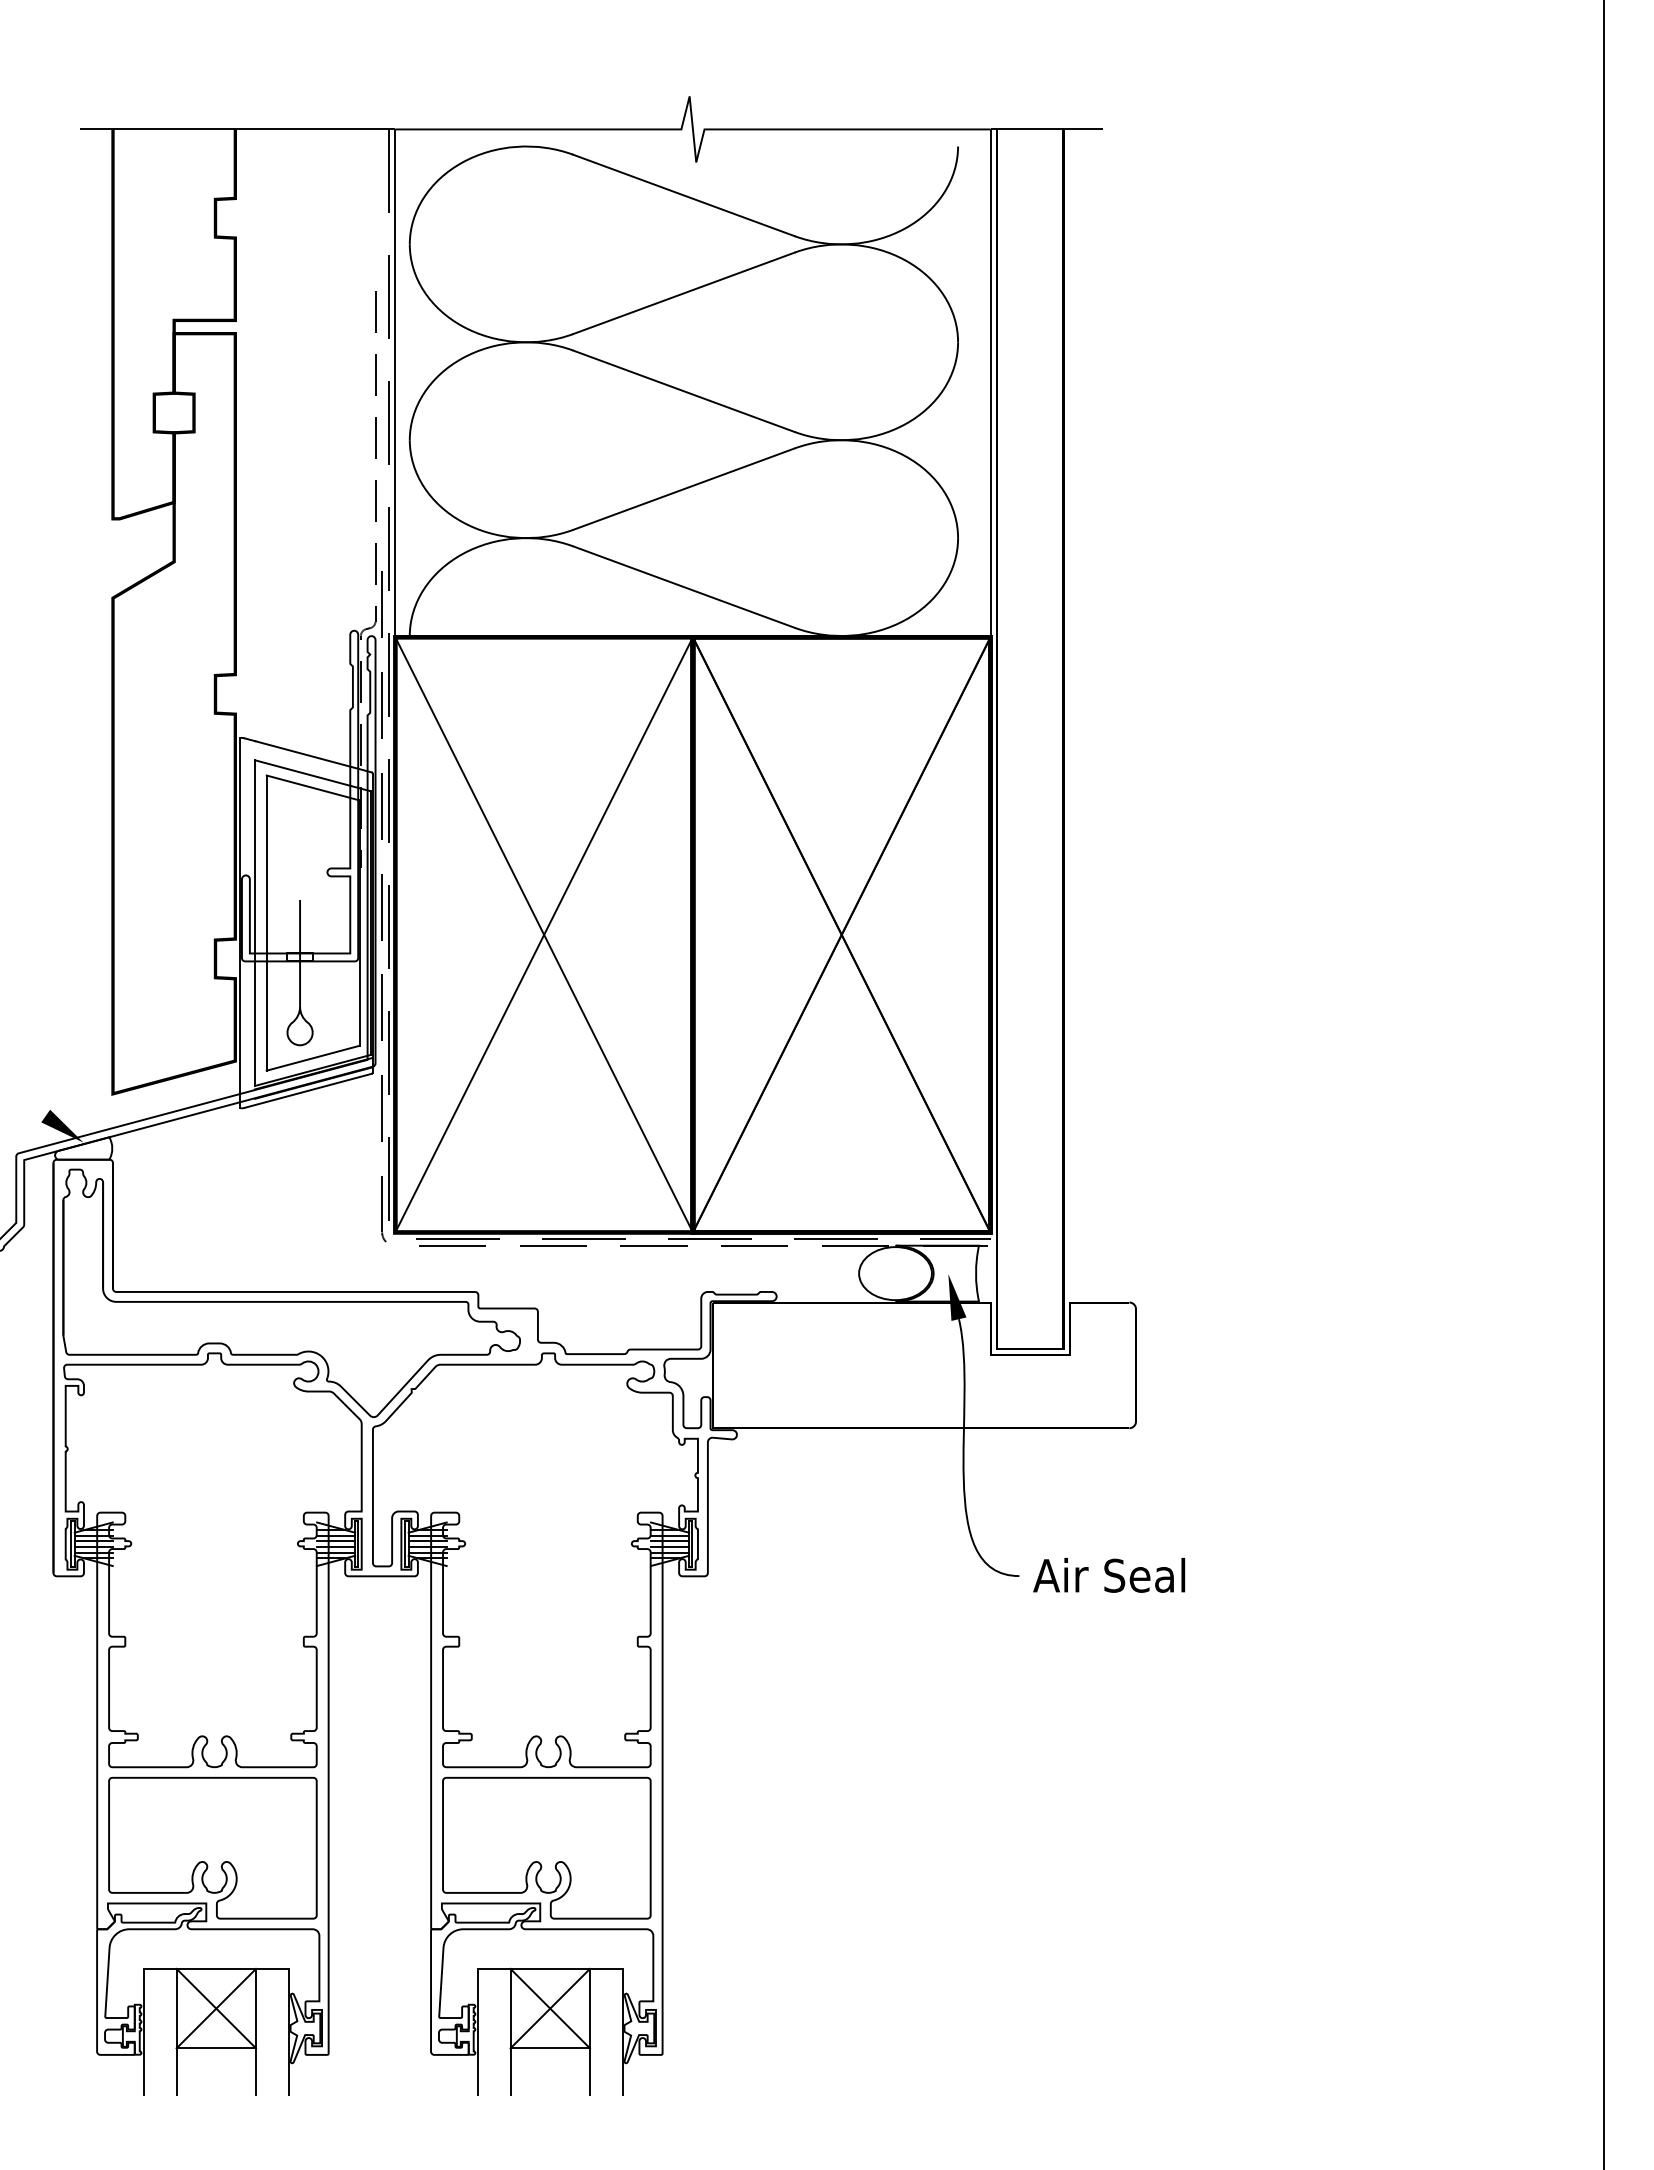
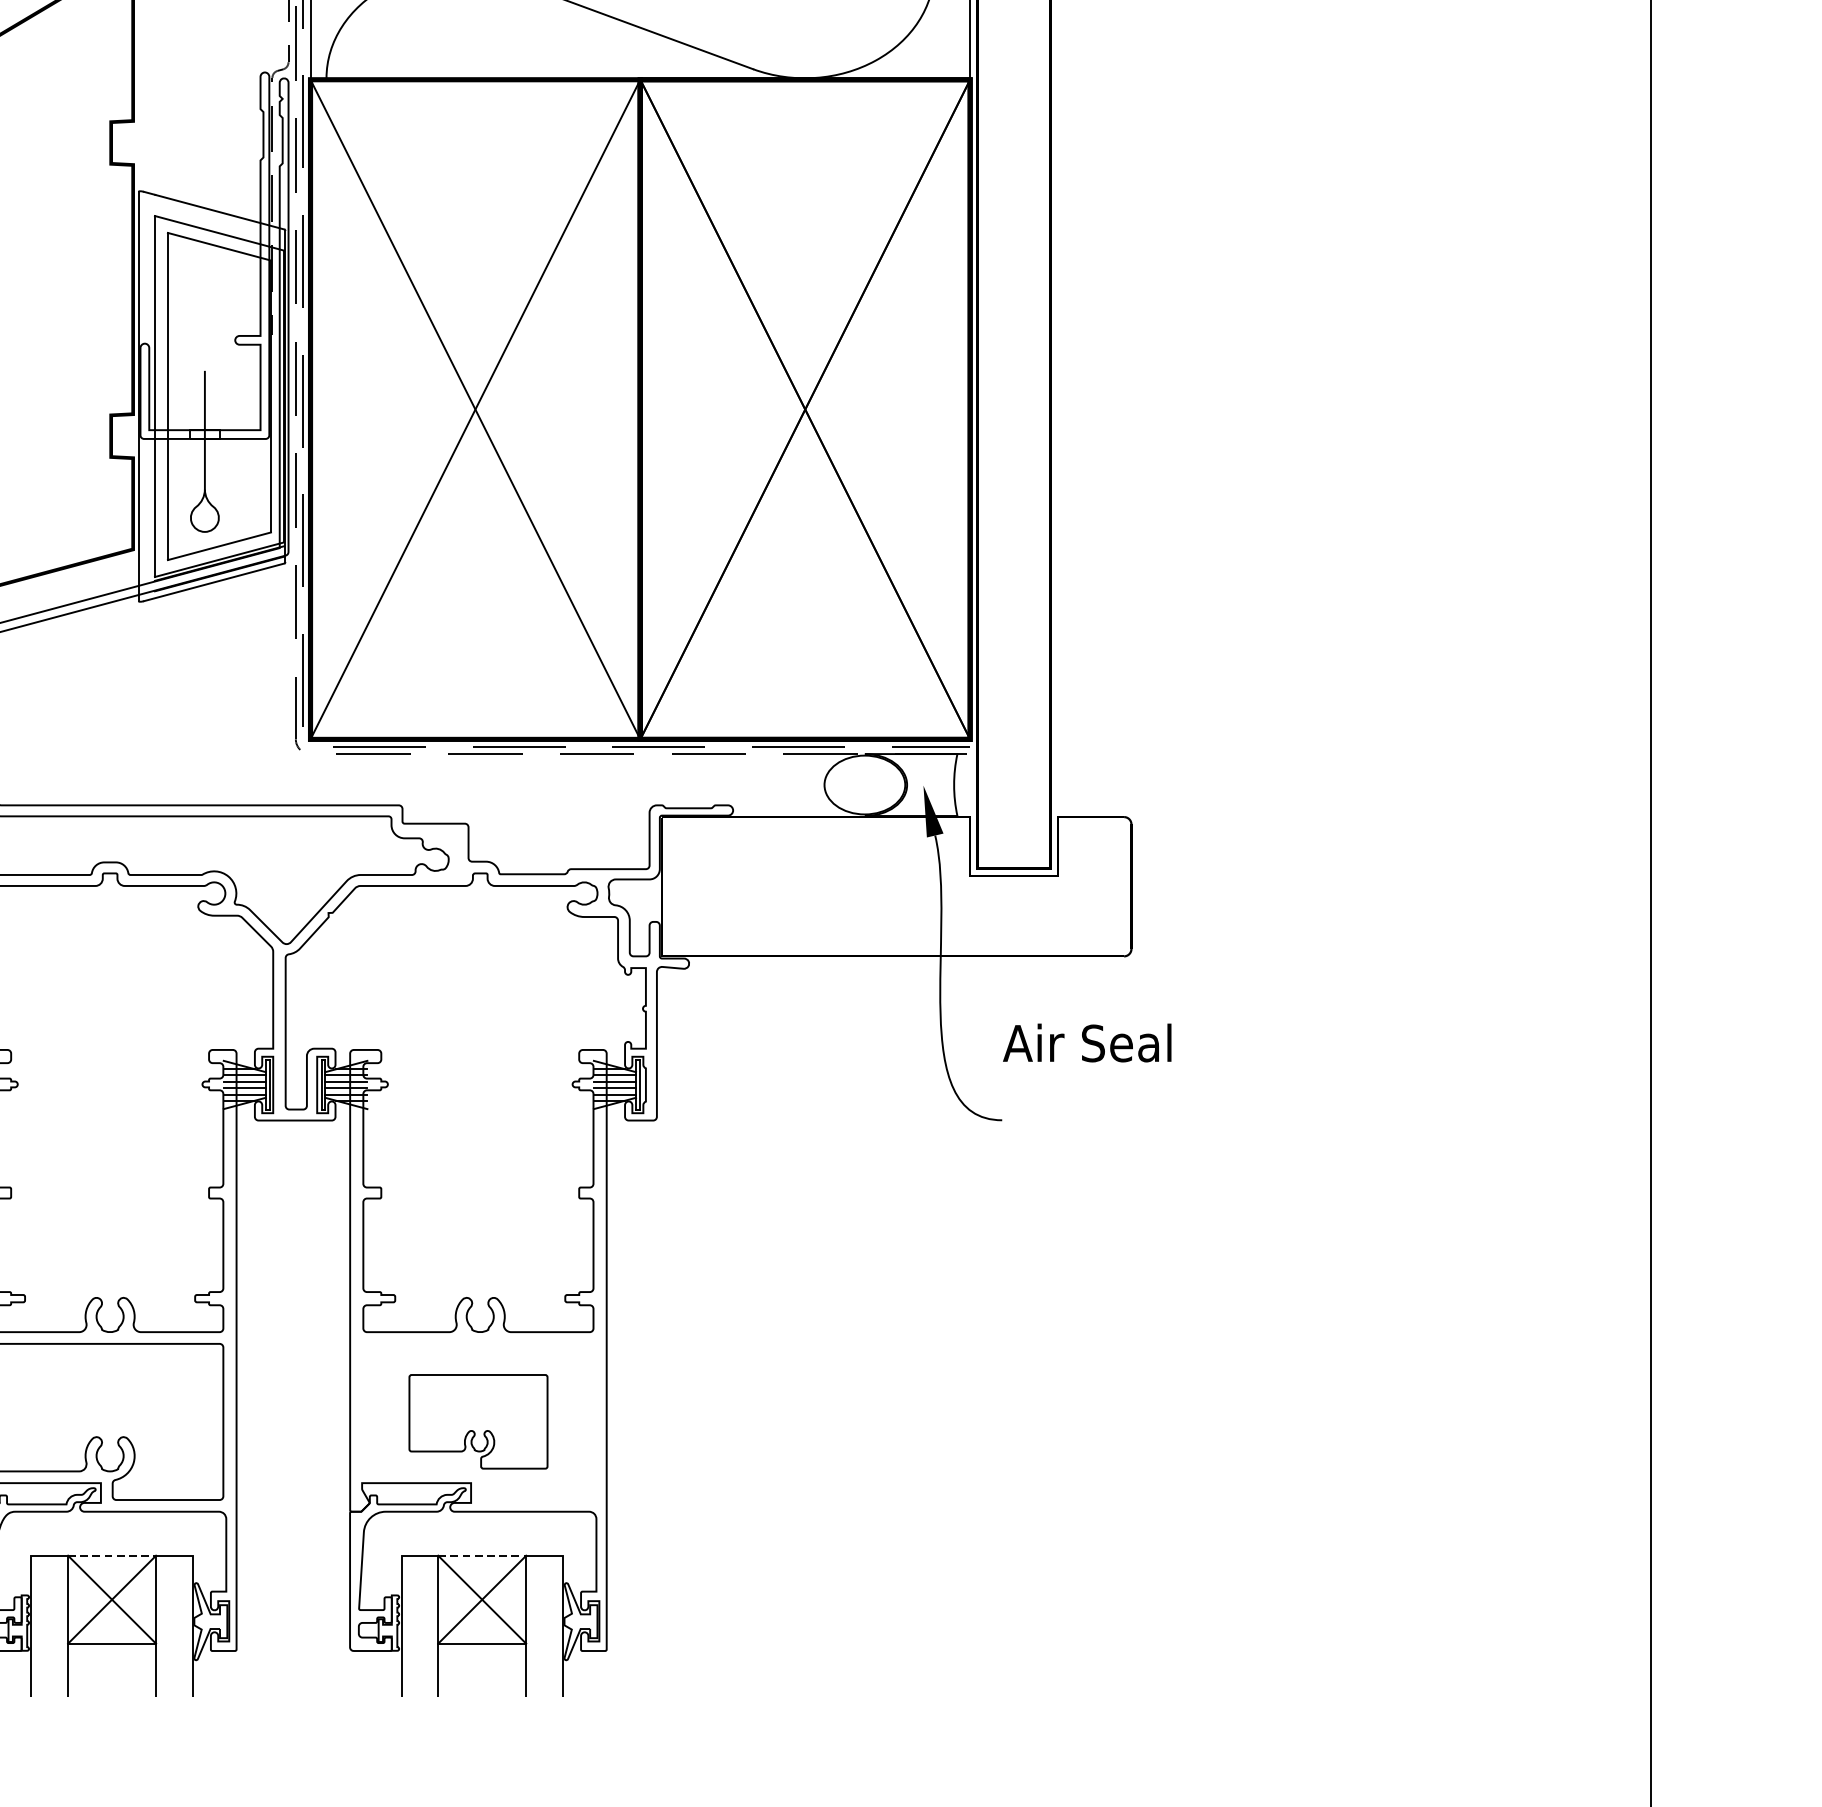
text: (1109, 1575) -> (1087, 1043), moved
part: (546, 1847) -> (478, 1421), size x0.6
line: (216, 1968) -> (112, 1555), solid -> dashed
line: (550, 1968) -> (482, 1555), solid -> dashed

